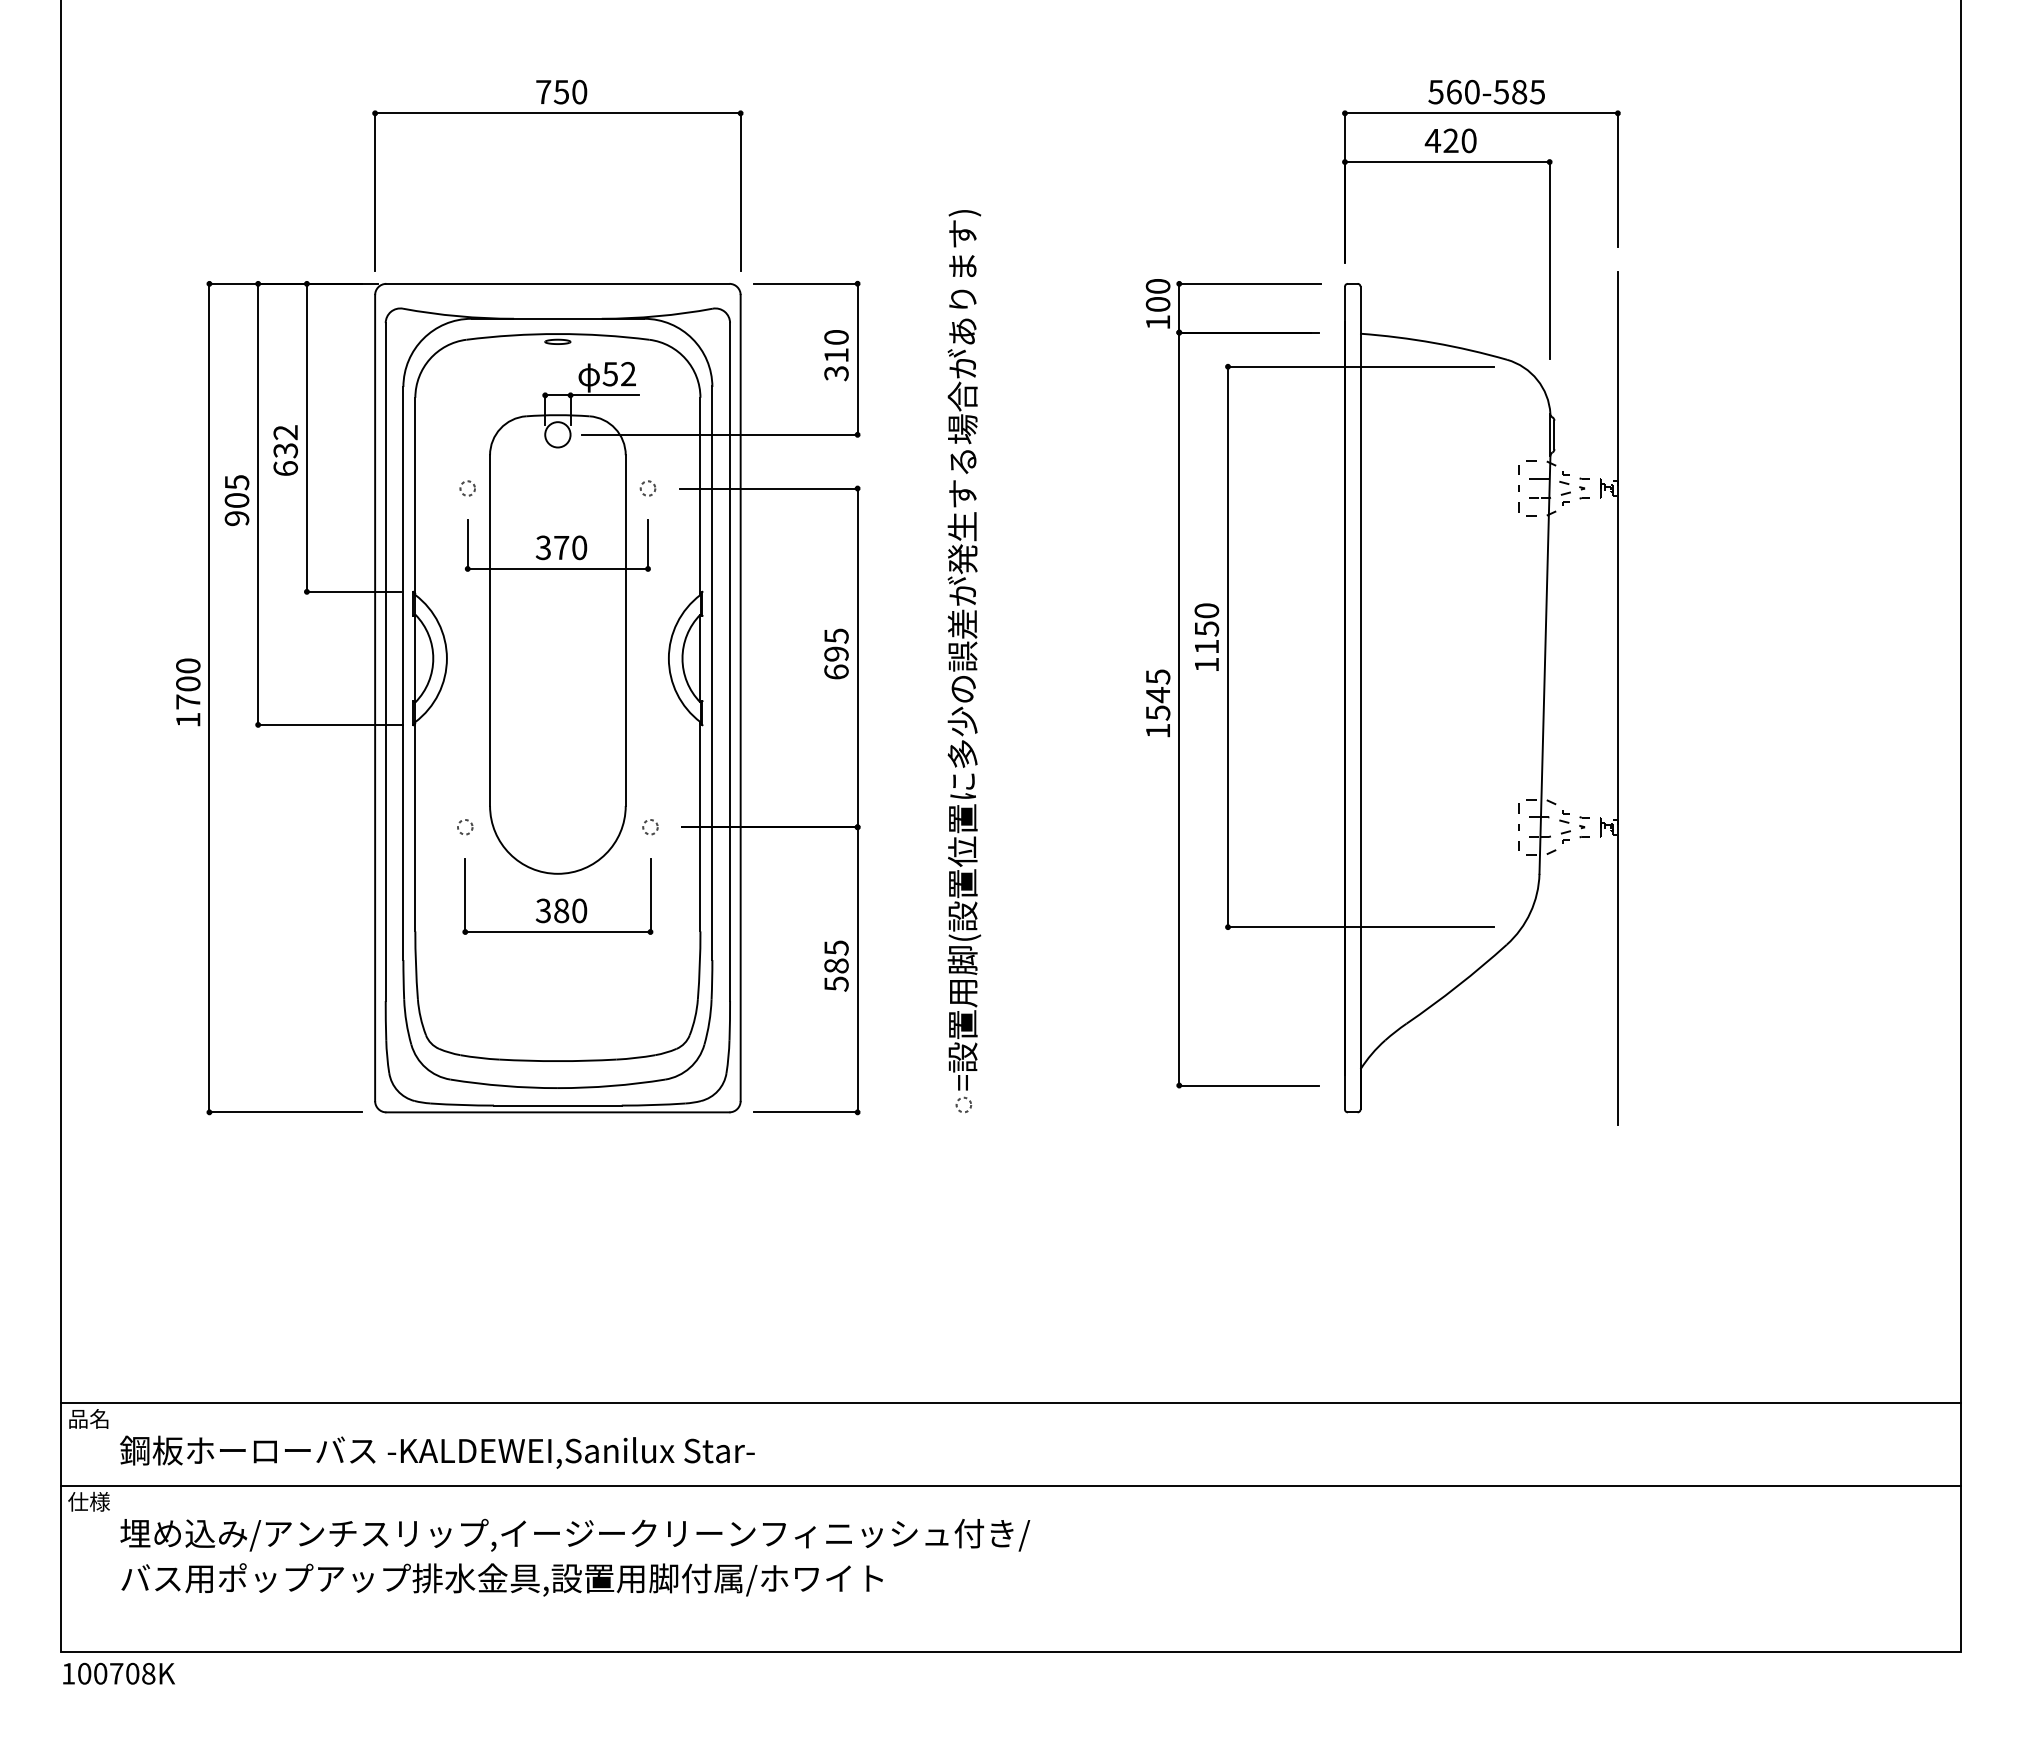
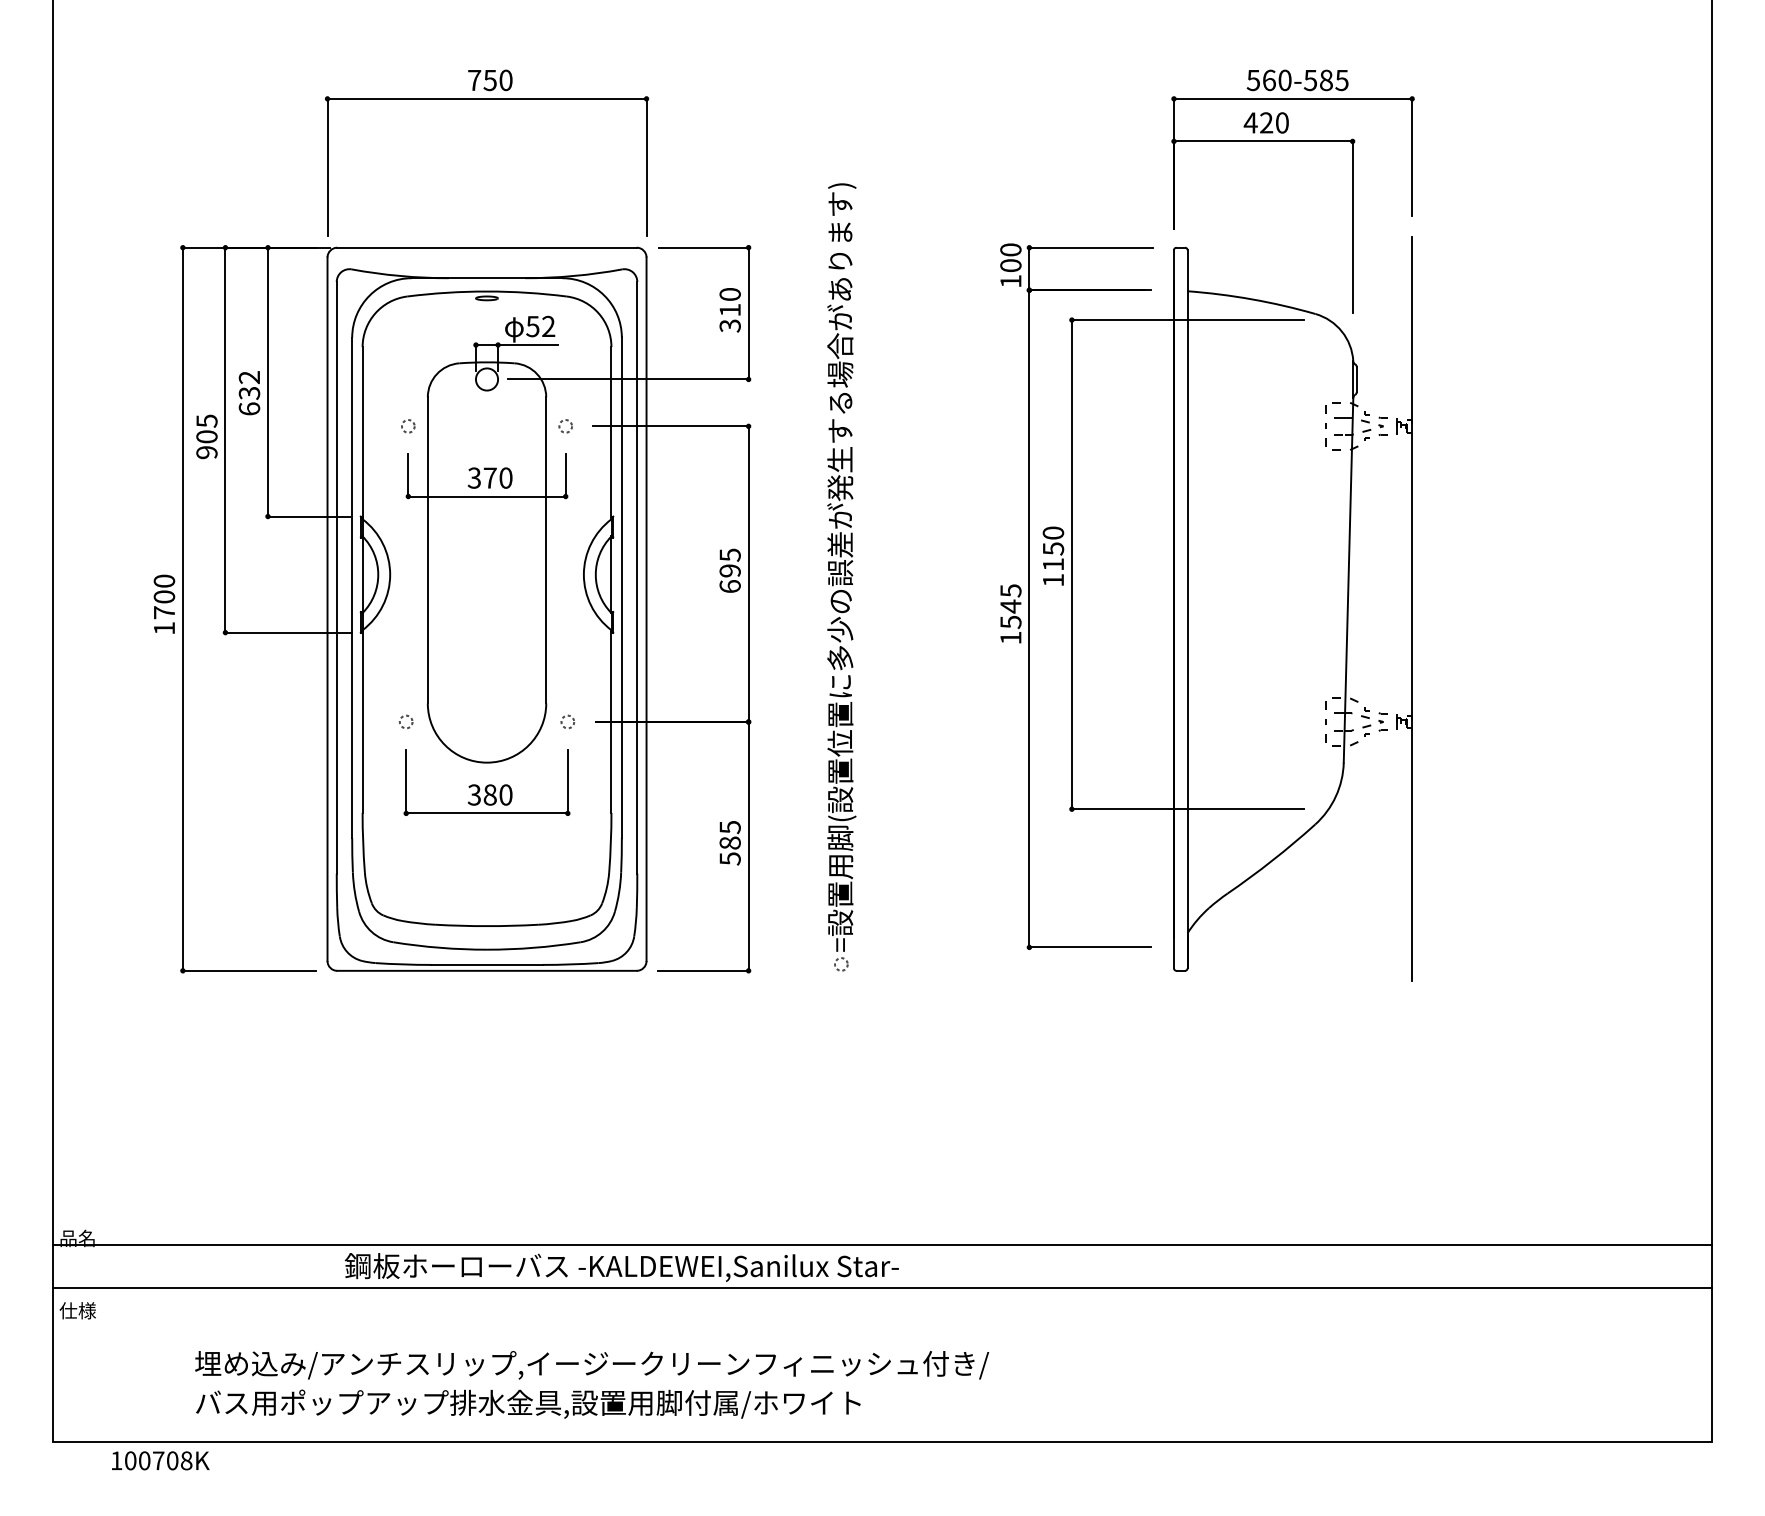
line: (1010, 1403) -> (882, 1288), moved
text: (437, 1451) -> (621, 1266), moved
line: (1010, 1485) -> (882, 1245), moved
text: (575, 1557) -> (592, 1384), moved
text: (118, 1673) -> (160, 1460), moved

